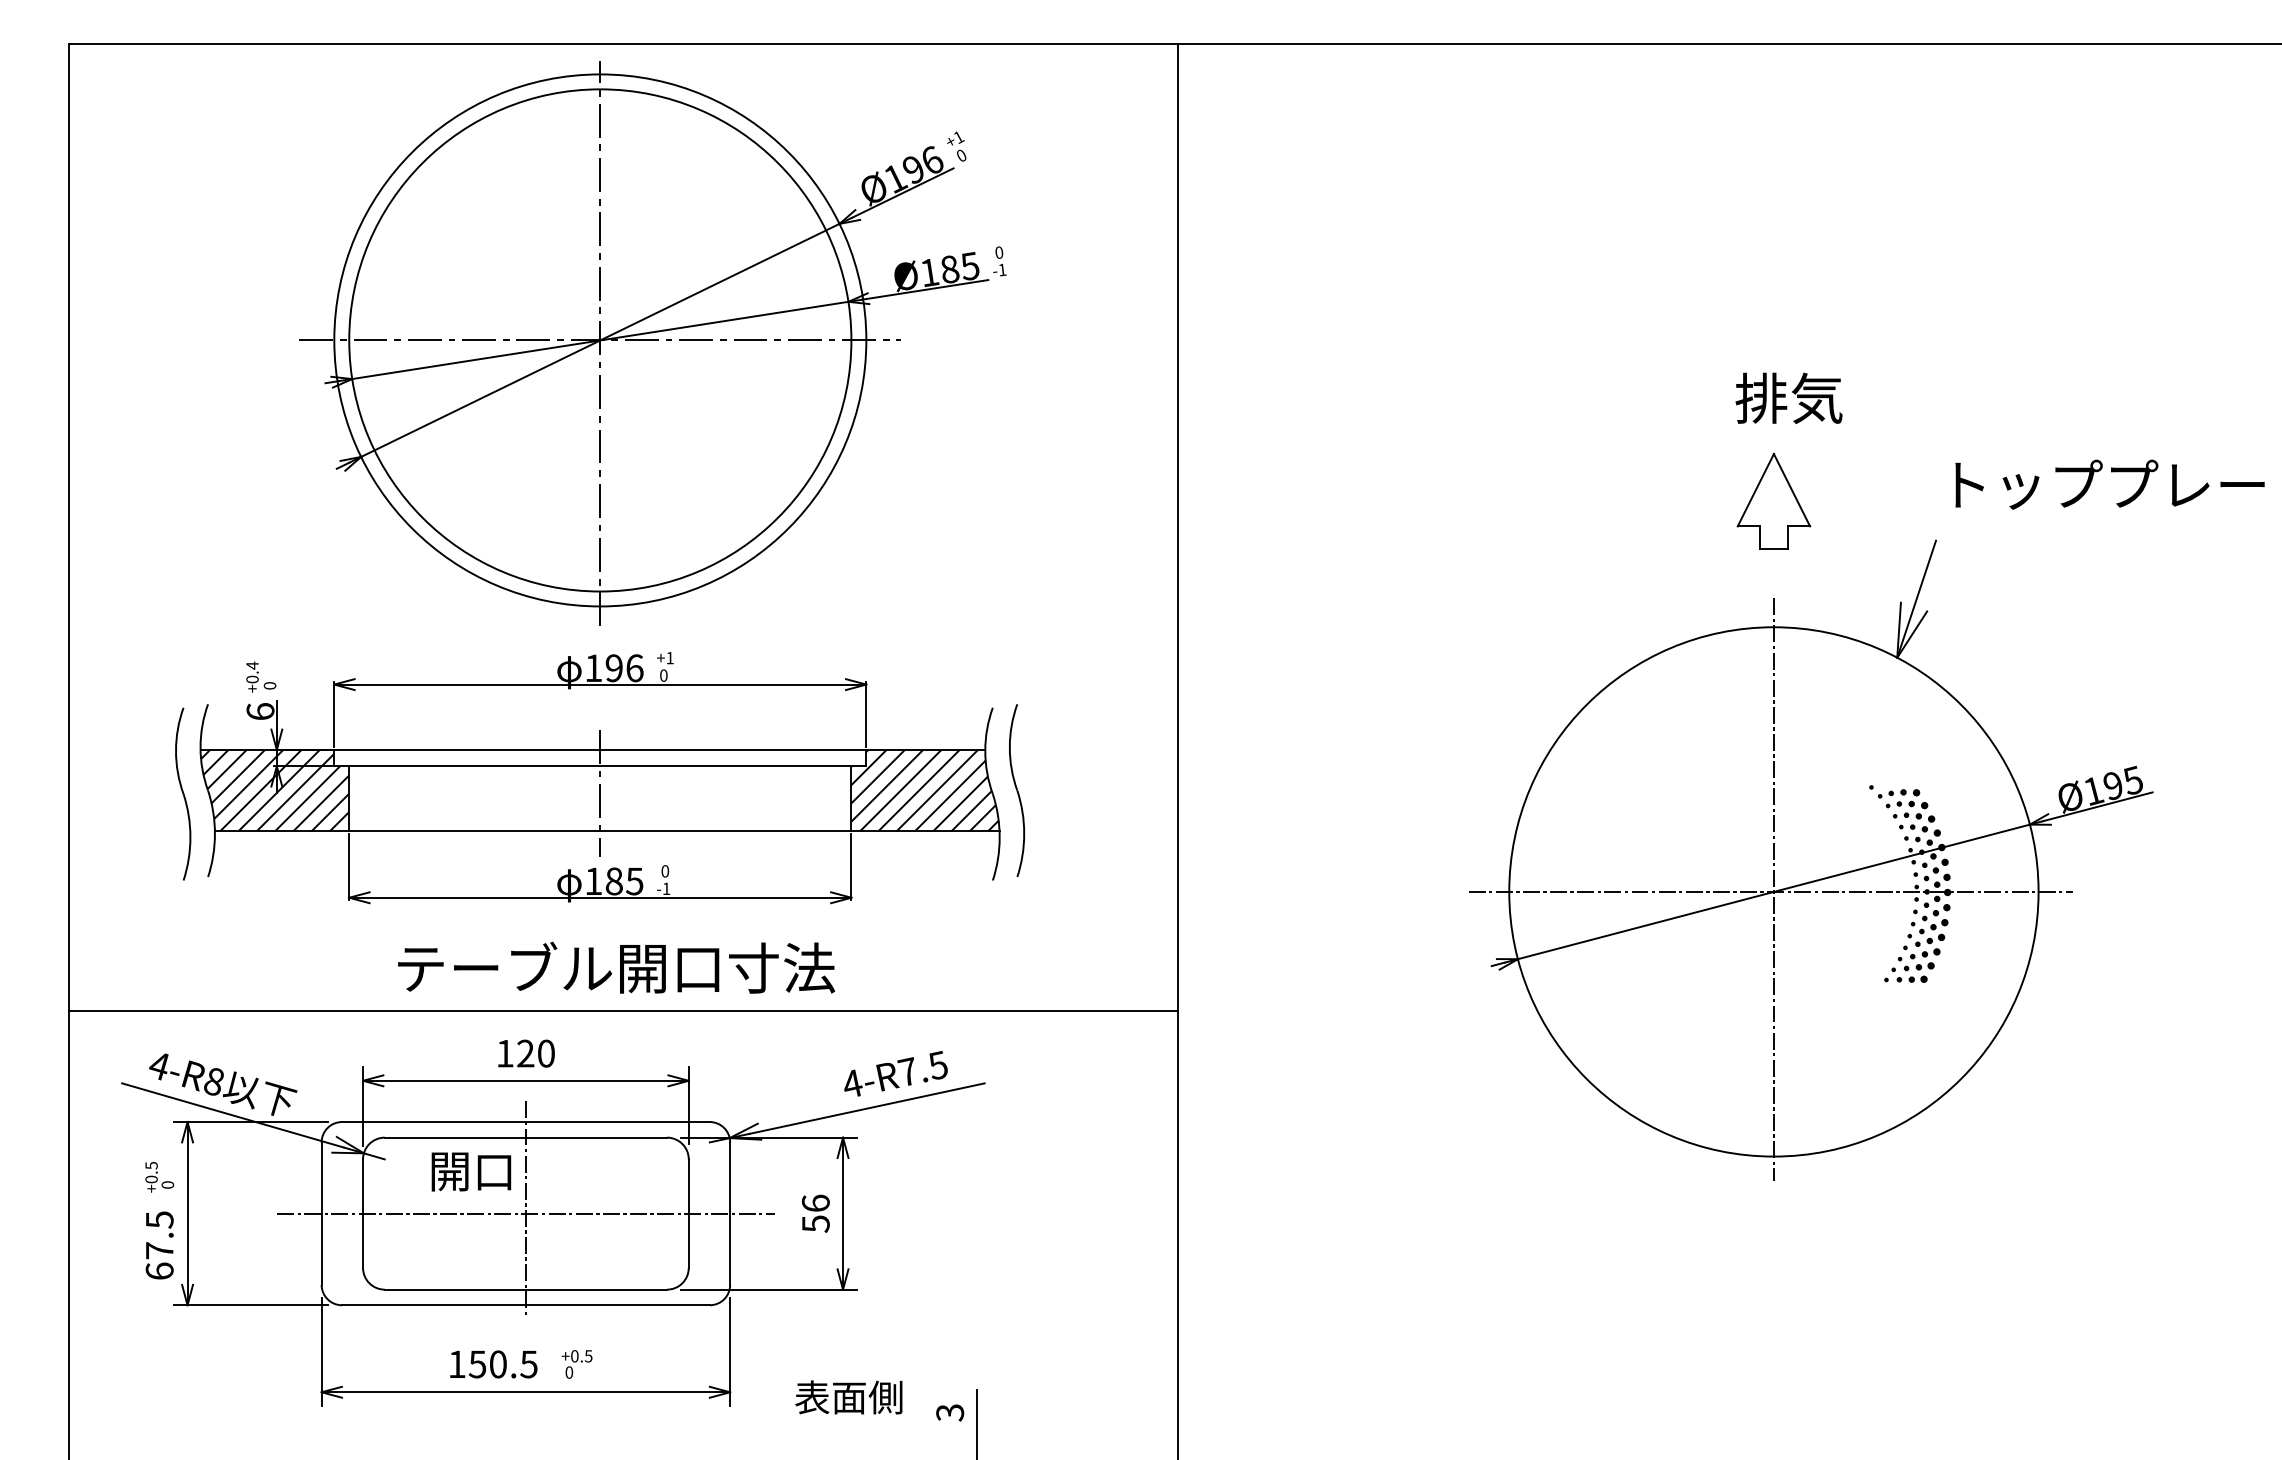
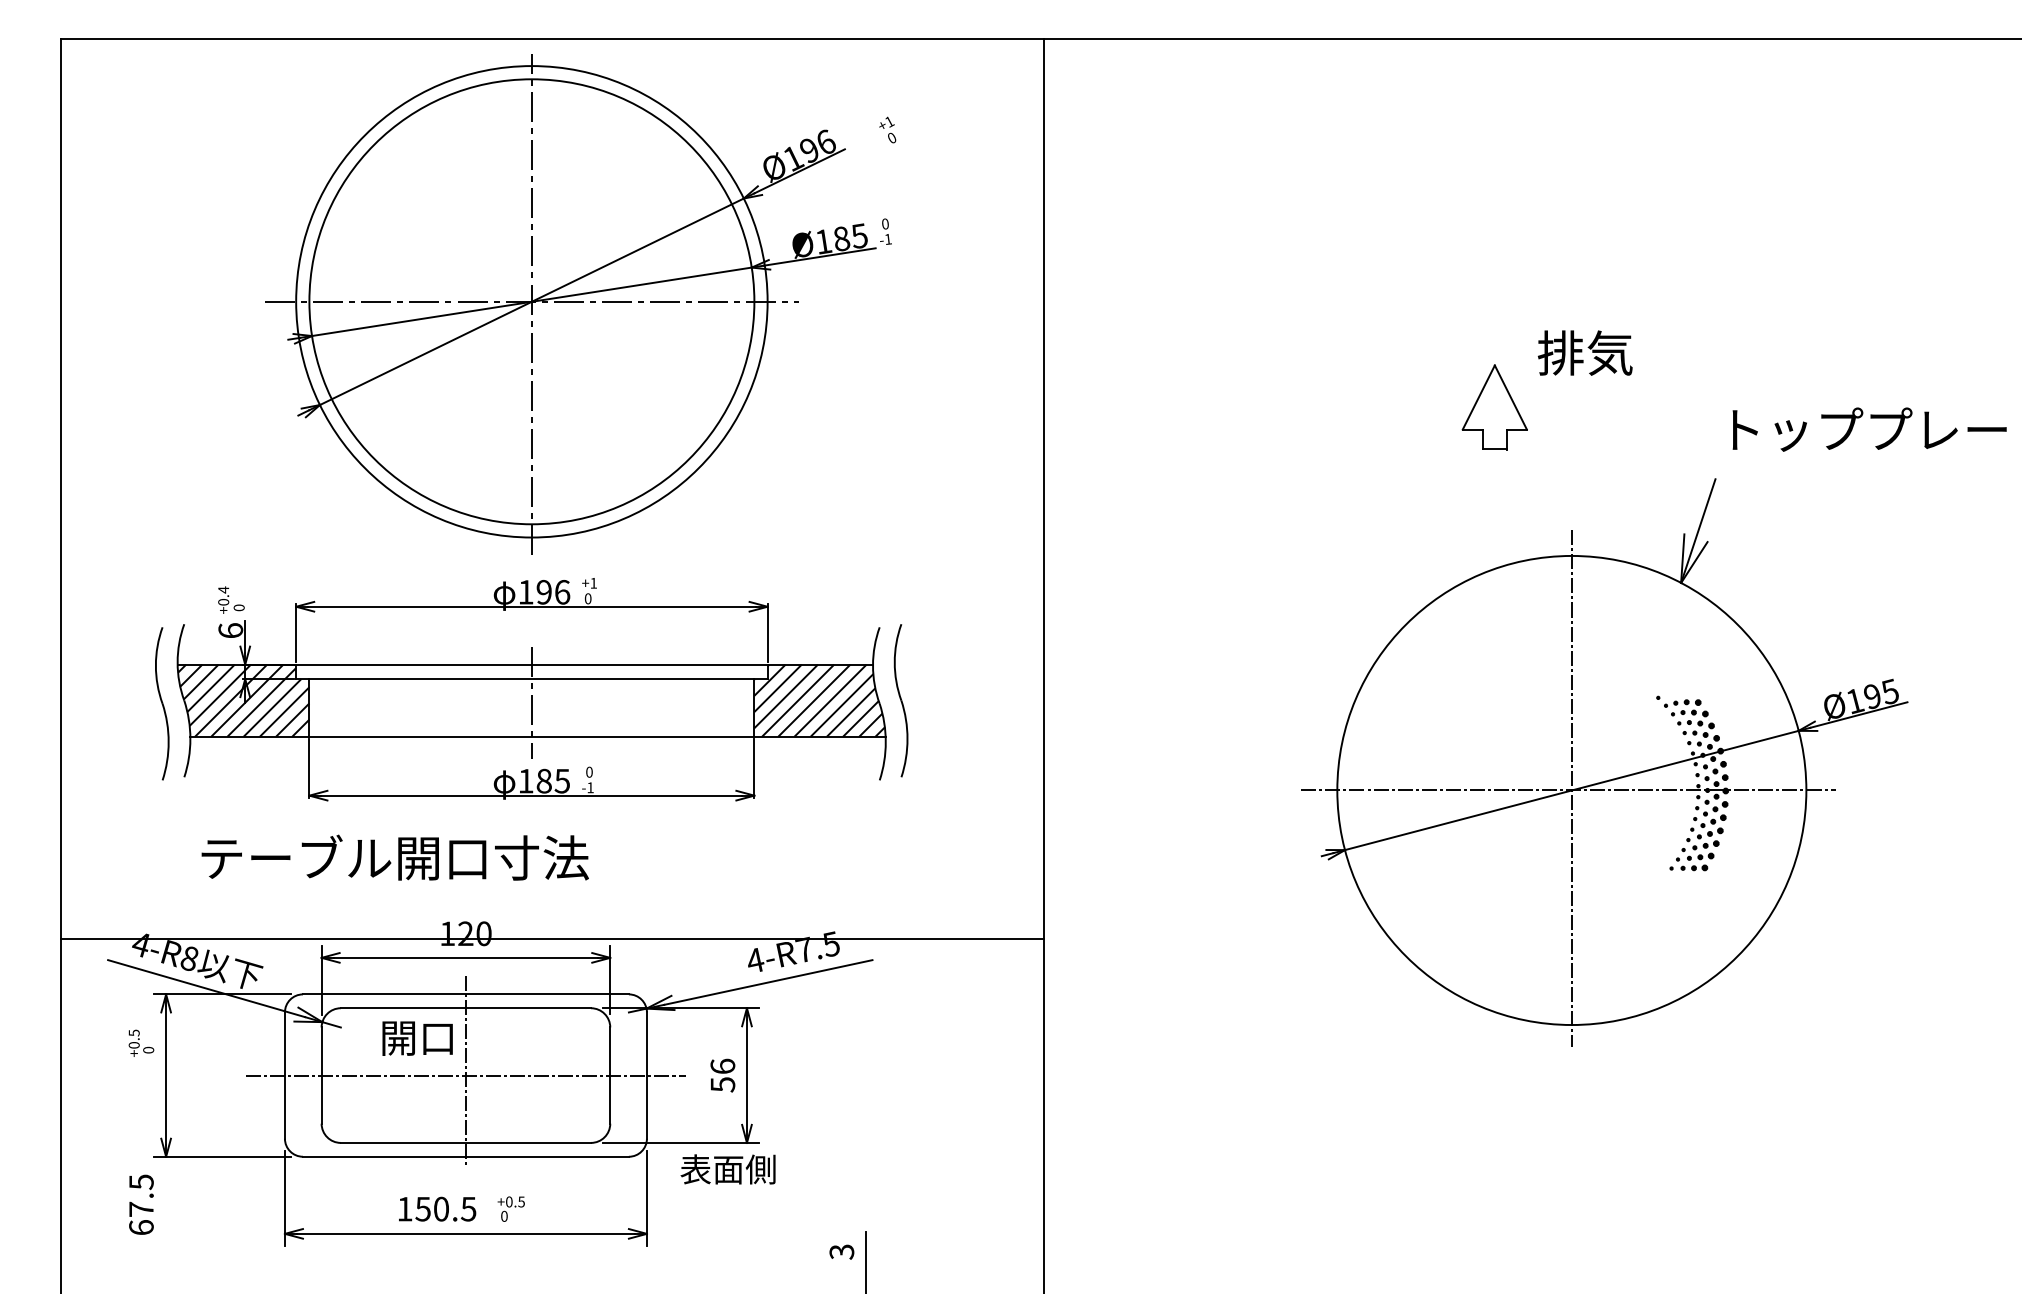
text: (956, 146) -> (887, 129), moved
part: (1773, 501) -> (1494, 407), moved
text: (615, 967) -> (394, 857), moved
line: (622, 1010) -> (551, 938), moved
text: (159, 1245) -> (141, 1204), moved
text: (848, 1397) -> (727, 1169), moved

